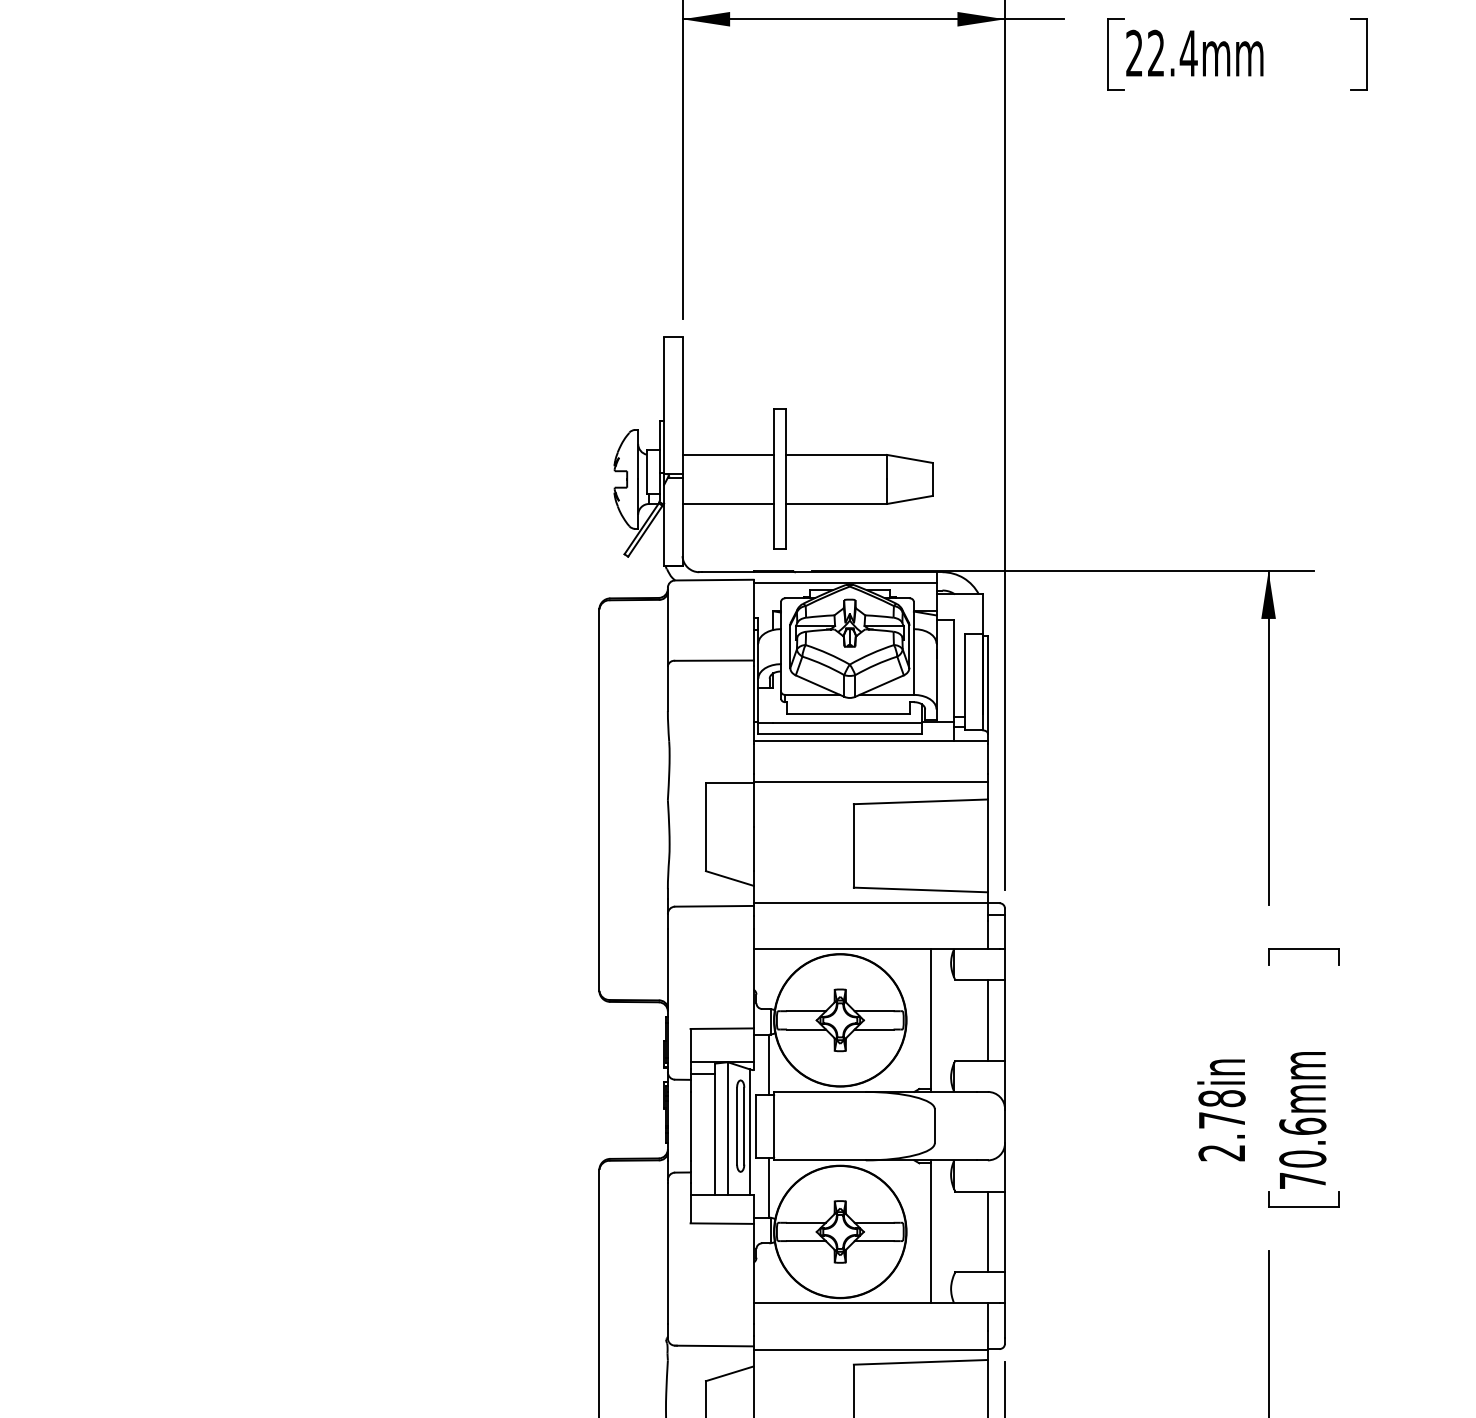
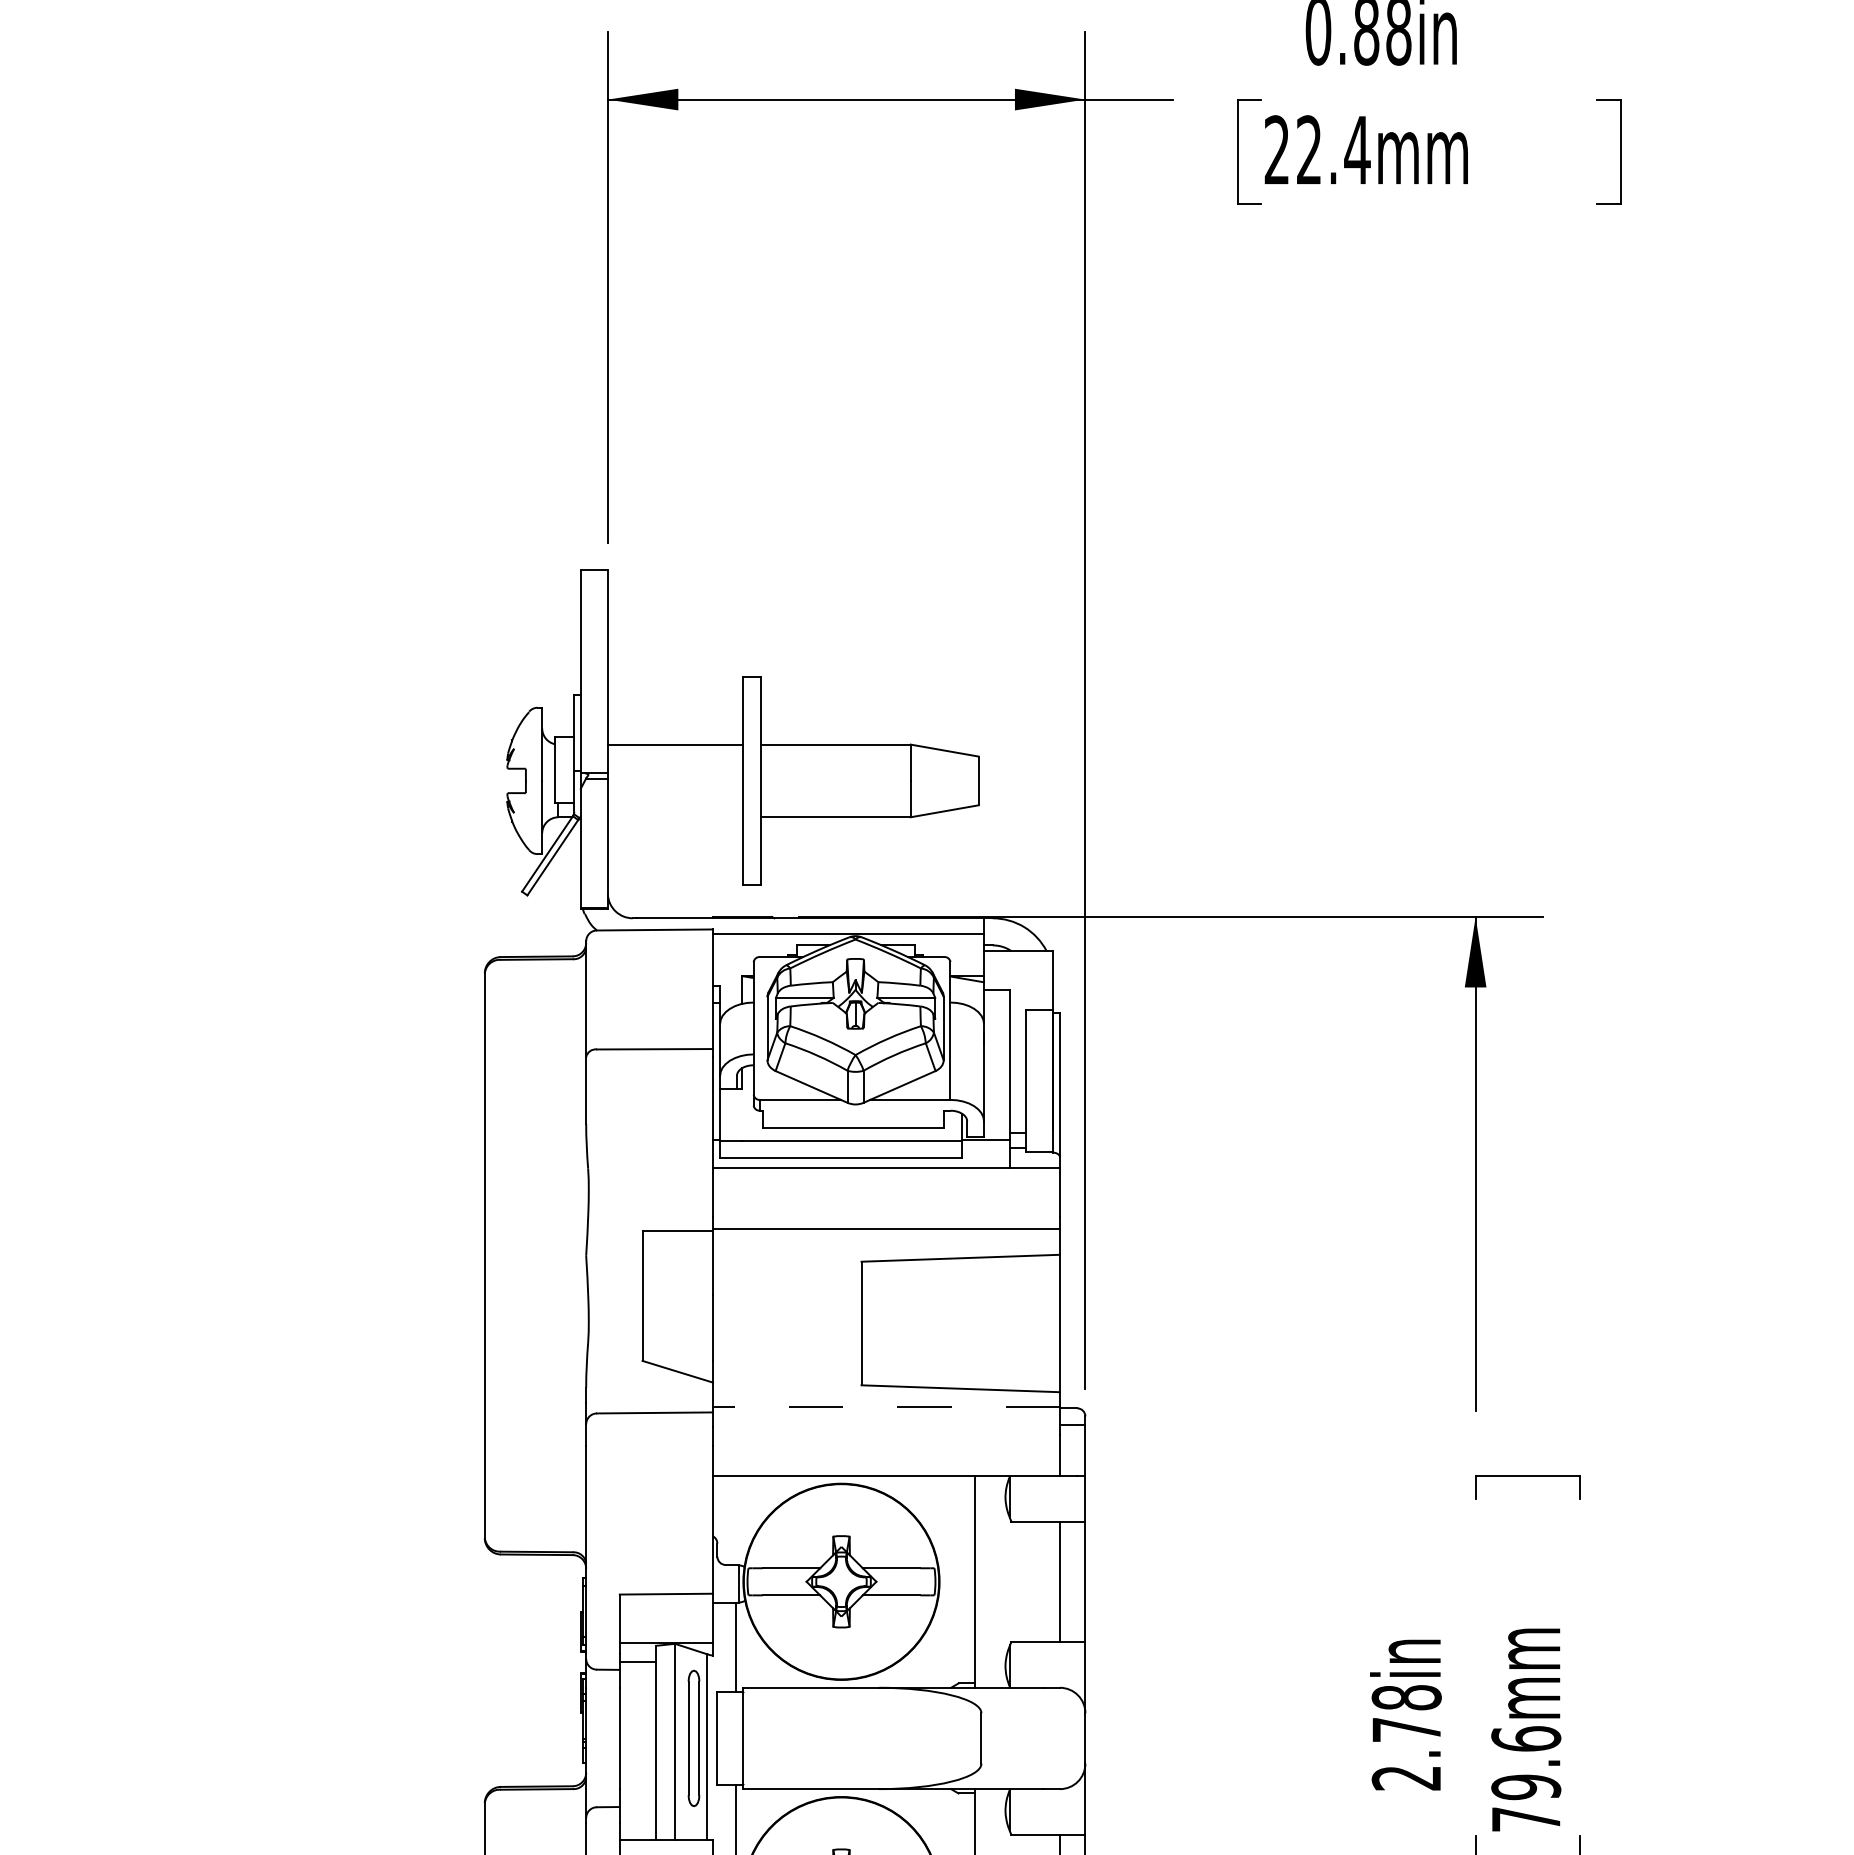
line: (728, 503) -> (675, 816), removed
line: (870, 902) -> (886, 1407), solid -> dashed
text: (1302, 1158) -> (1525, 1786), 70.6mm -> 79.6mm

